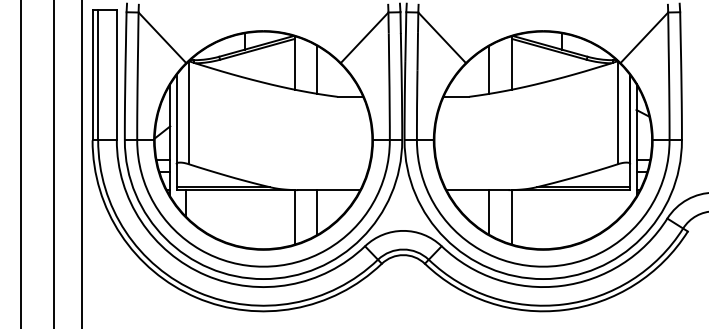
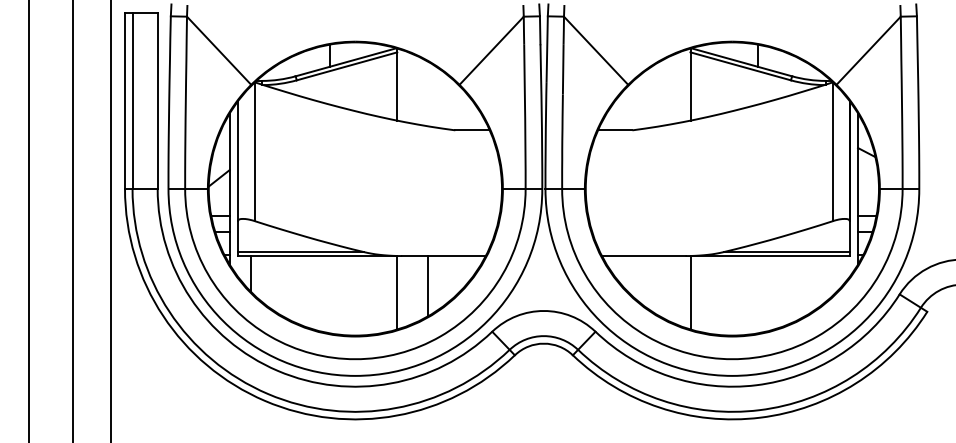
line: (317, 69) -> (428, 93), removed
line: (489, 69) -> (659, 93), removed
line: (489, 212) -> (659, 286), removed

